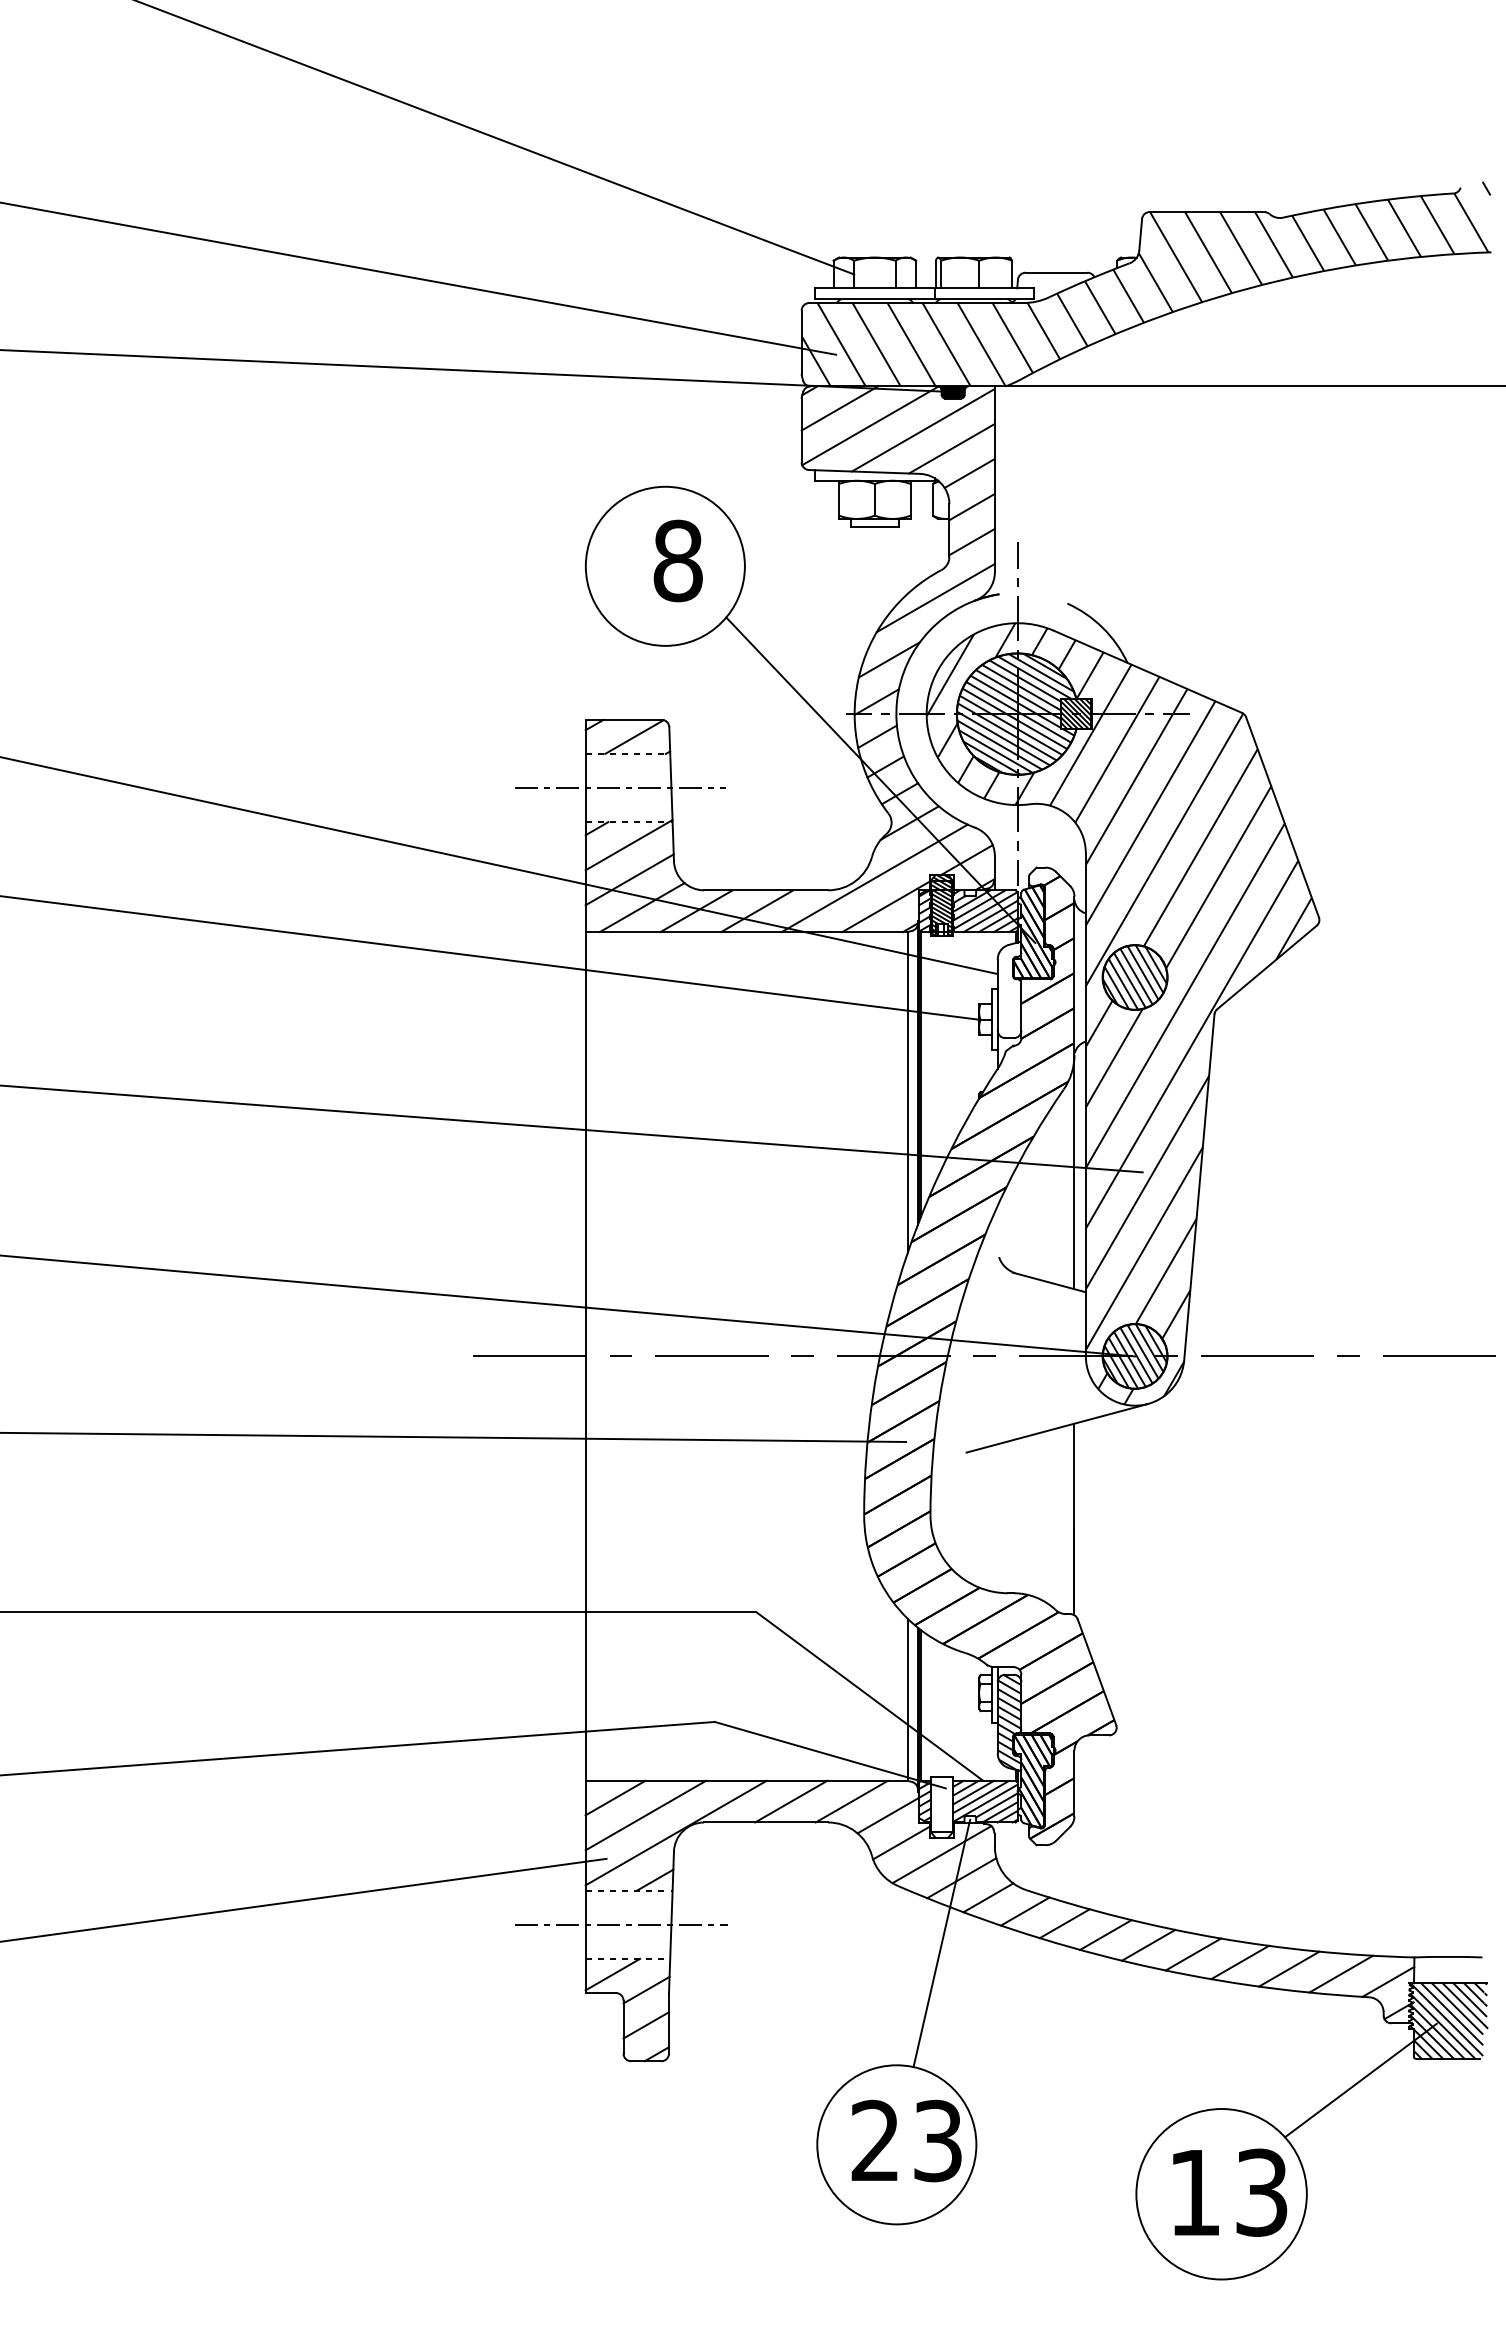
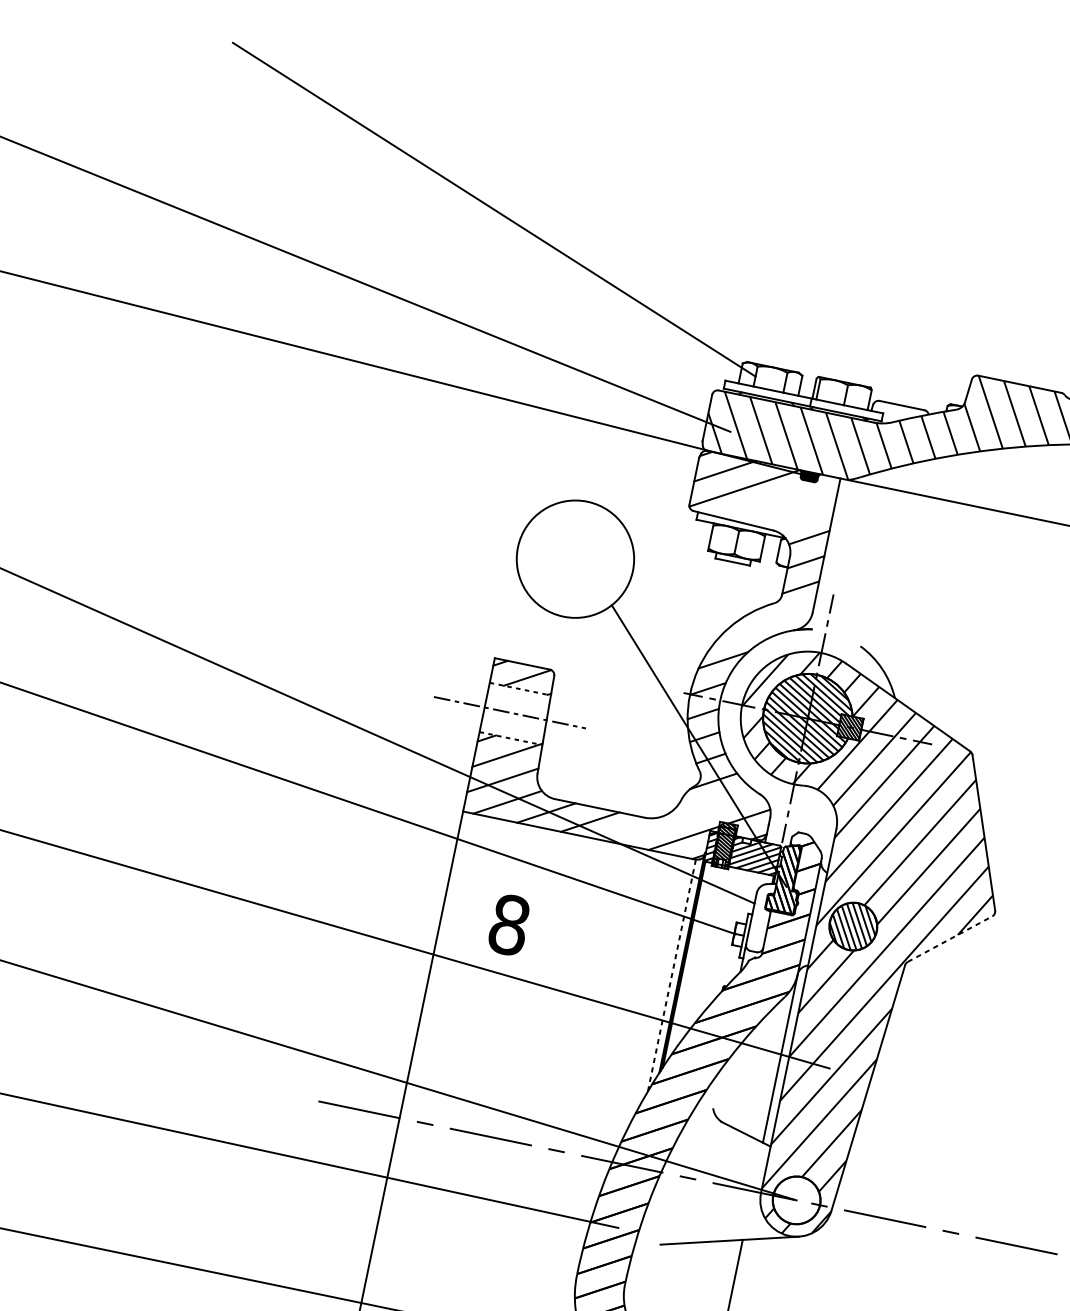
line: (922, 429) -> (781, 498), removed
line: (951, 448) -> (799, 516), removed
text: (677, 560) -> (508, 924), moved
line: (935, 597) -> (765, 622), removed
line: (874, 878) -> (679, 816), removed
line: (1266, 967) -> (949, 939), solid -> dashed
line: (907, 1092) -> (671, 975), solid -> dashed
hatch: (1134, 1356) -> (796, 1200), removed

